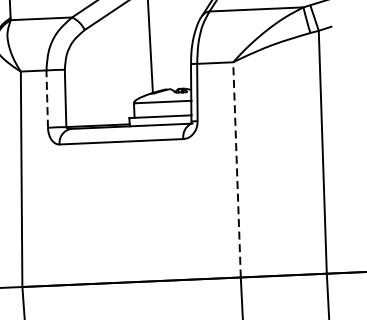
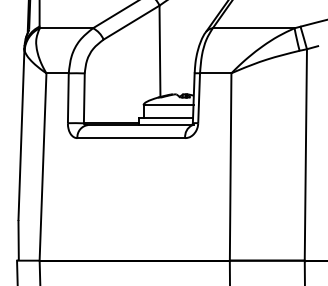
line: (47, 99) -> (68, 98), dashed -> solid
line: (236, 170) -> (230, 167), dashed -> solid

